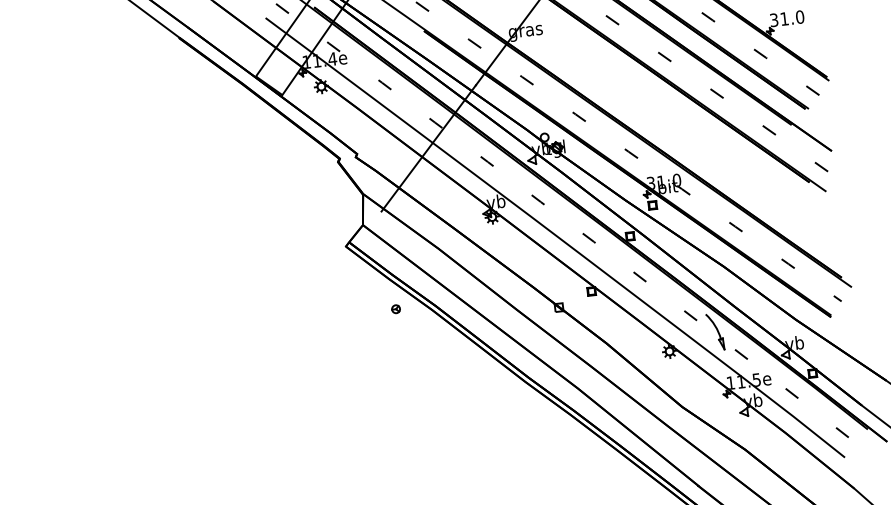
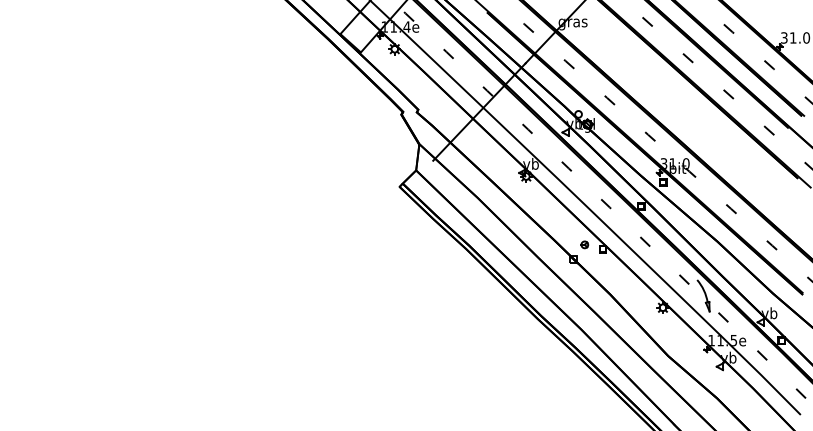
part: (395, 308) -> (584, 244), moved

